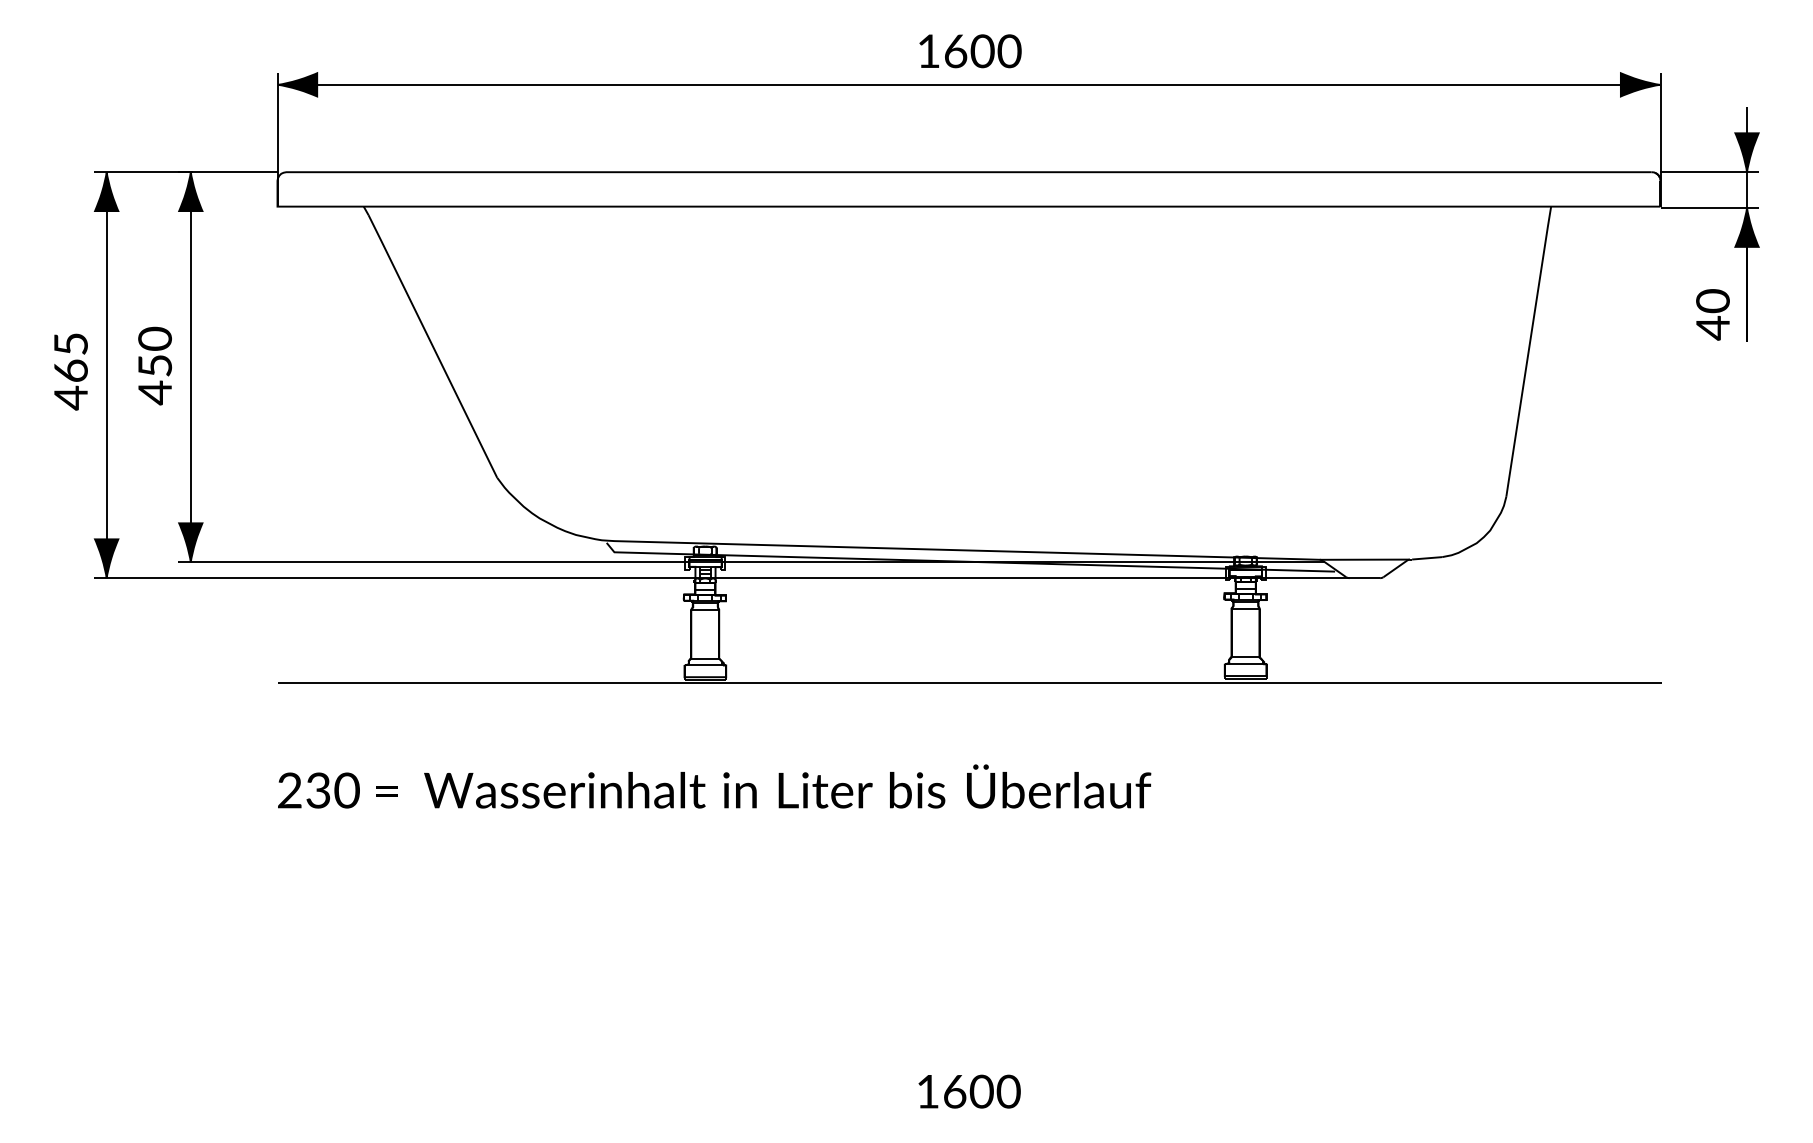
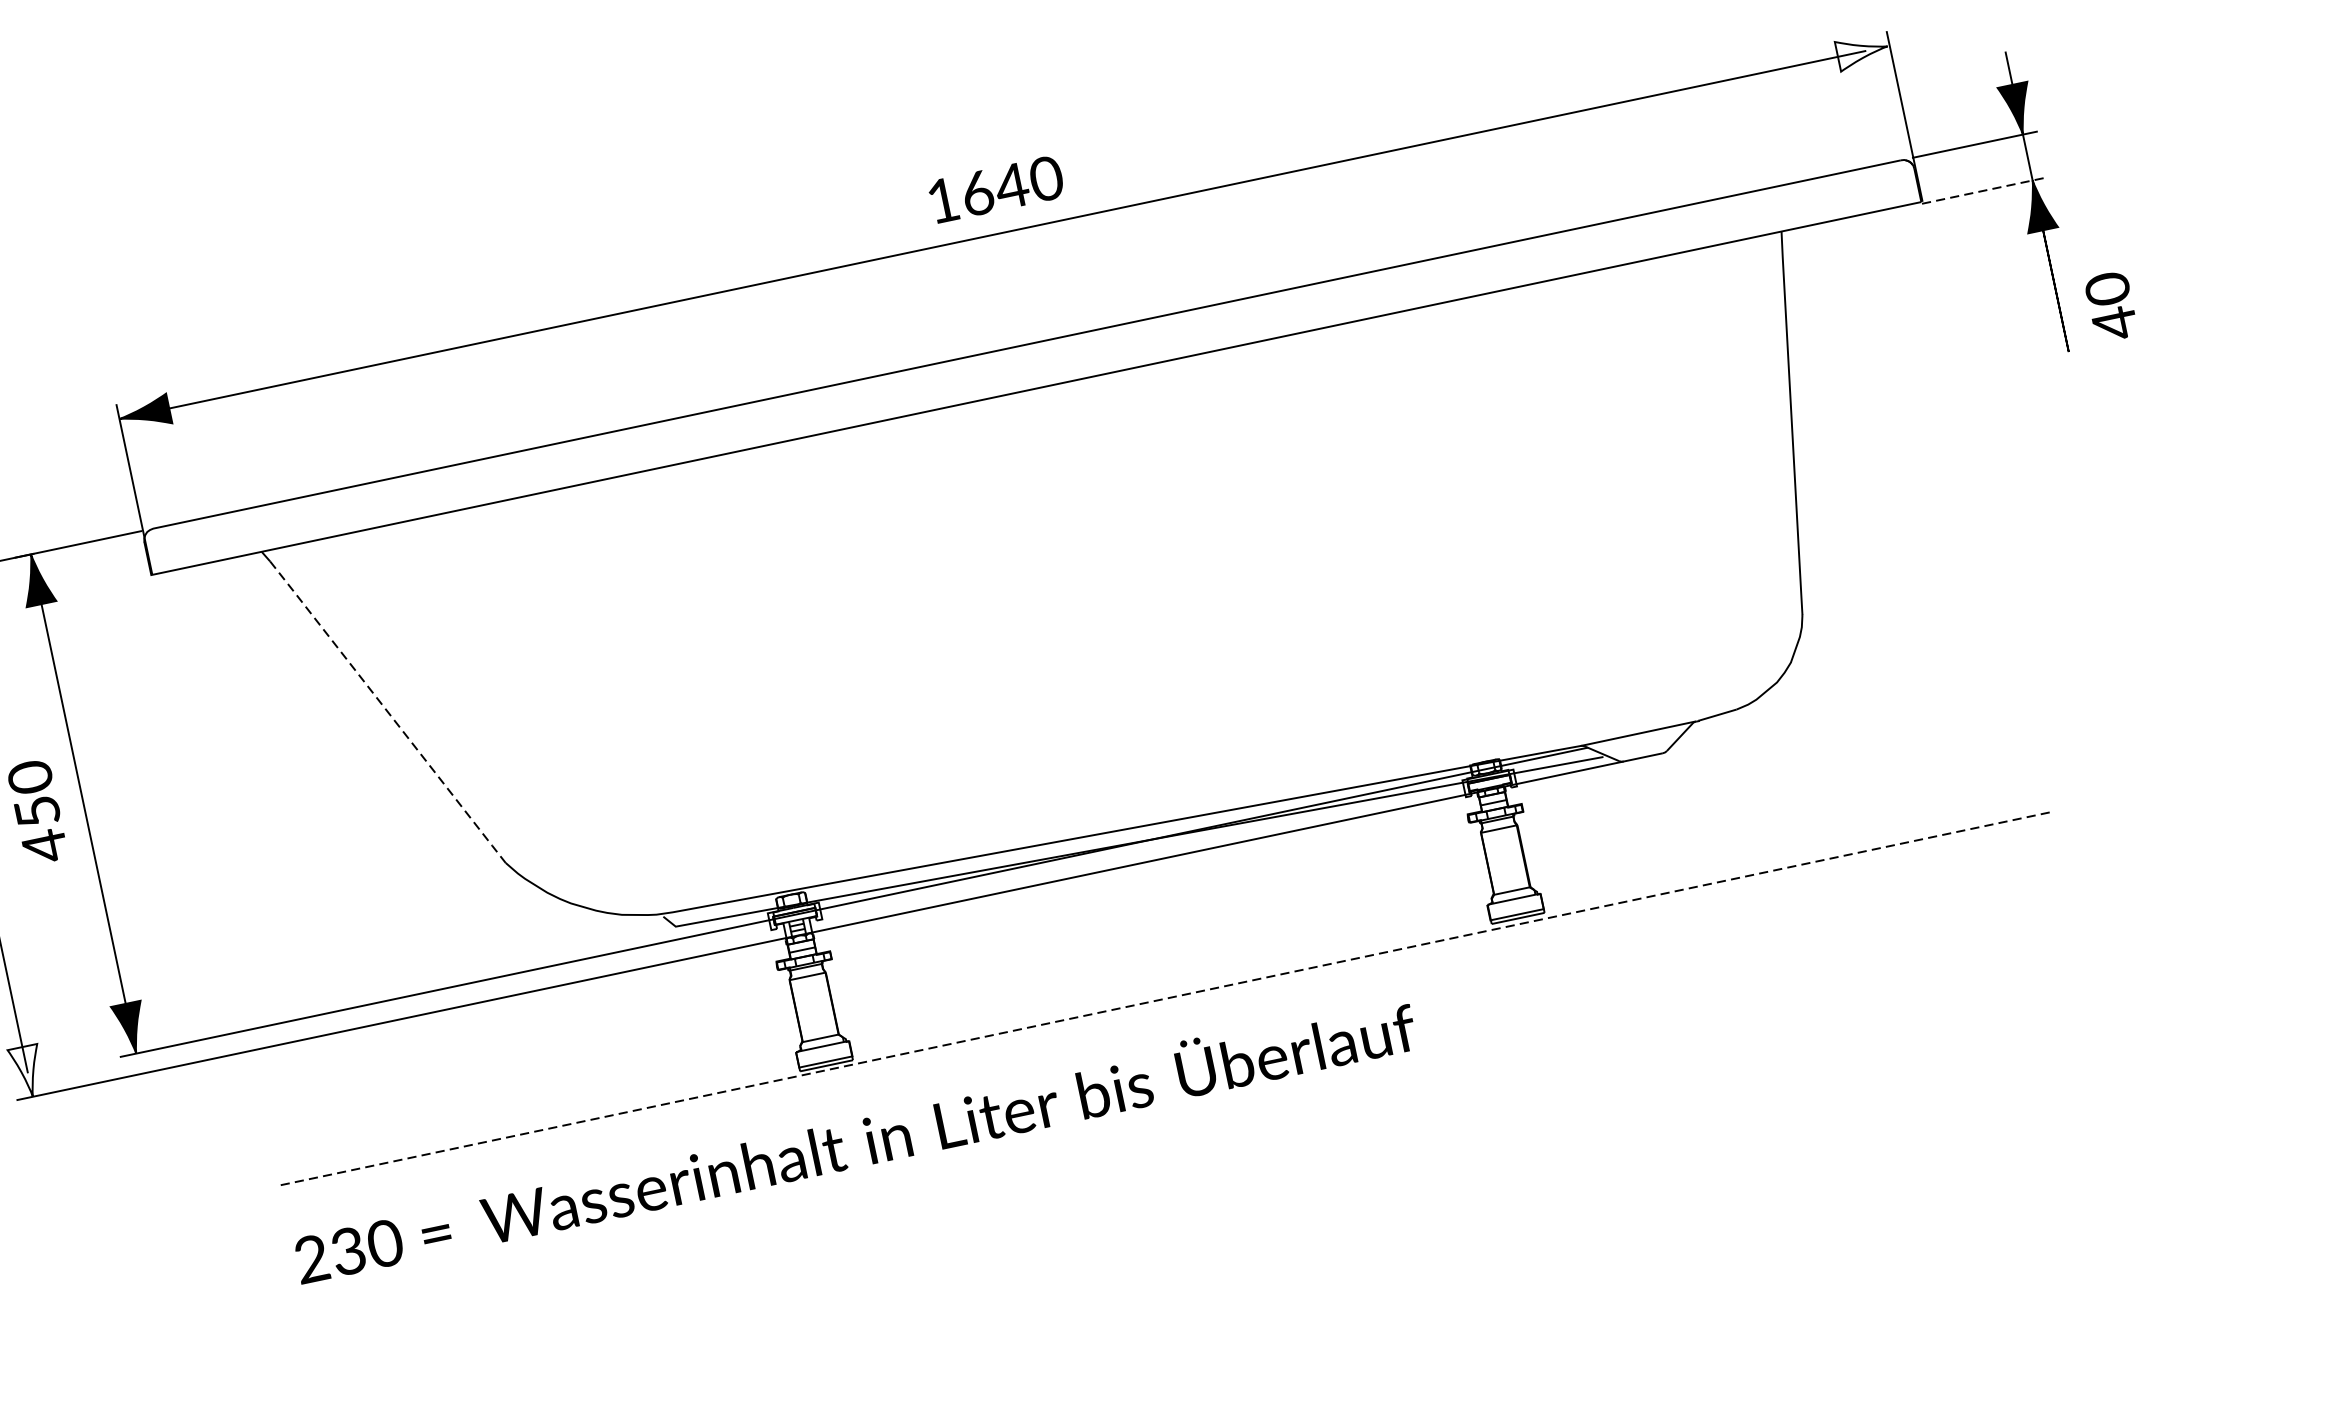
text: (982, 51) -> (1011, 186), 1600 -> 1640
fill: (1639, 84) -> (1861, 51), removed
line: (1710, 208) -> (1986, 190), solid -> dashed
text: (1712, 314) -> (2110, 306), moved
line: (432, 346) -> (387, 712), solid -> dashed
fill: (106, 558) -> (27, 1071), removed
line: (970, 683) -> (1166, 998), solid -> dashed
text: (714, 786) -> (854, 1139), moved

